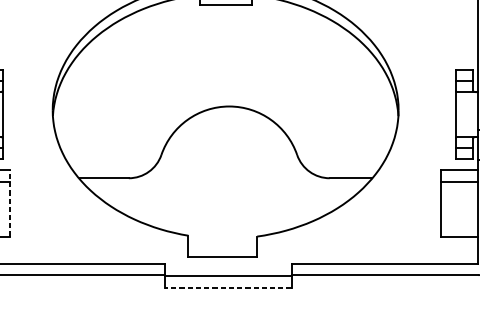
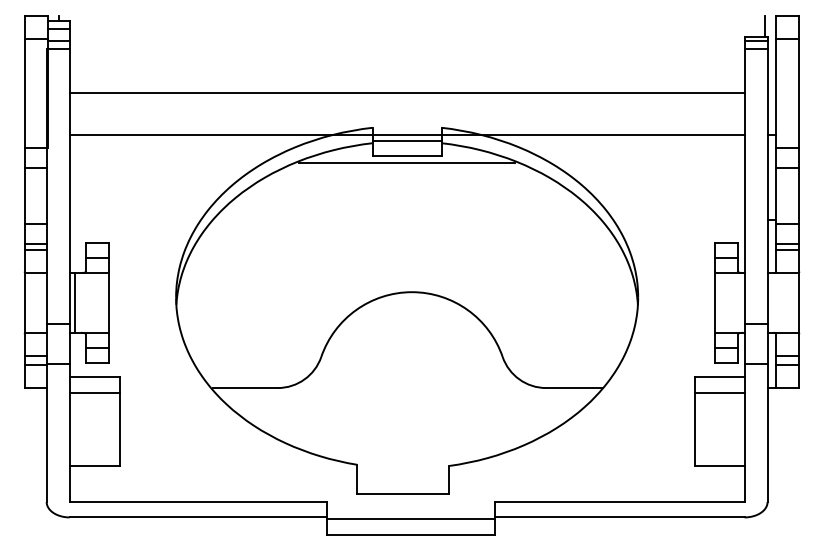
line: (225, 9) -> (406, 162), added
line: (10, 203) -> (119, 421), dashed -> solid
line: (228, 287) -> (410, 534), dashed -> solid

